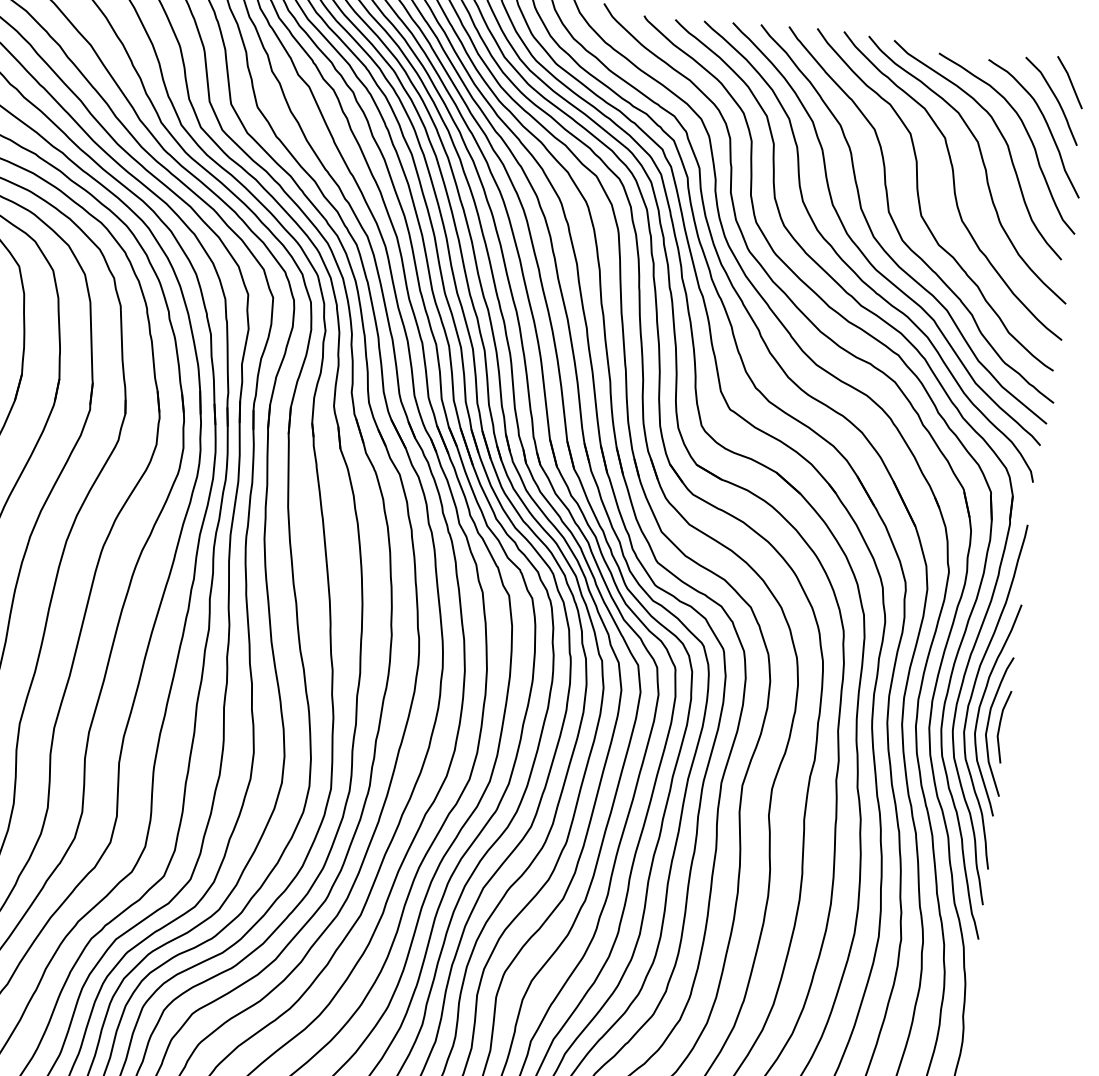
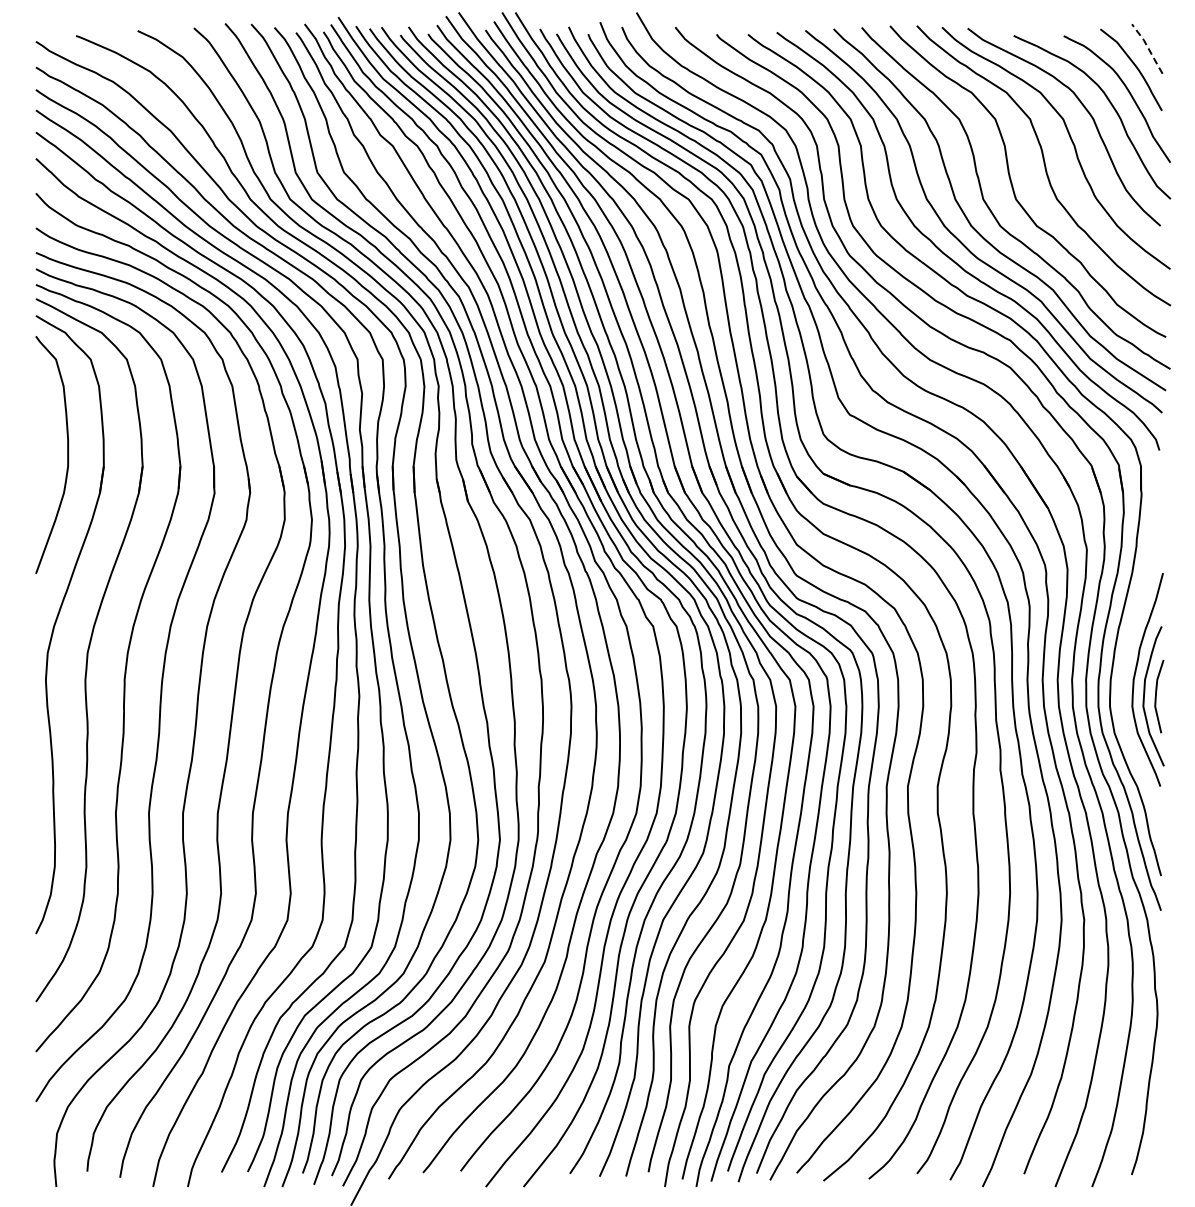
line: (1071, 82) -> (1148, 48), solid -> dashed
curve: (974, 690) -> (1126, 663), removed

